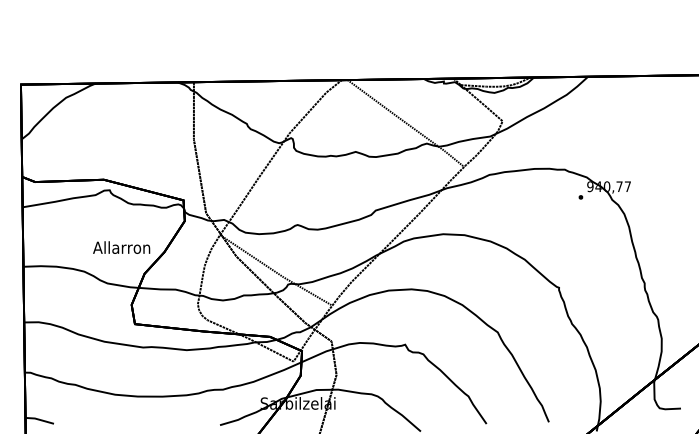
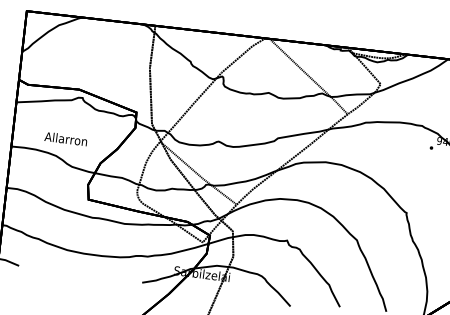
text: (121, 247) -> (65, 138), moved

